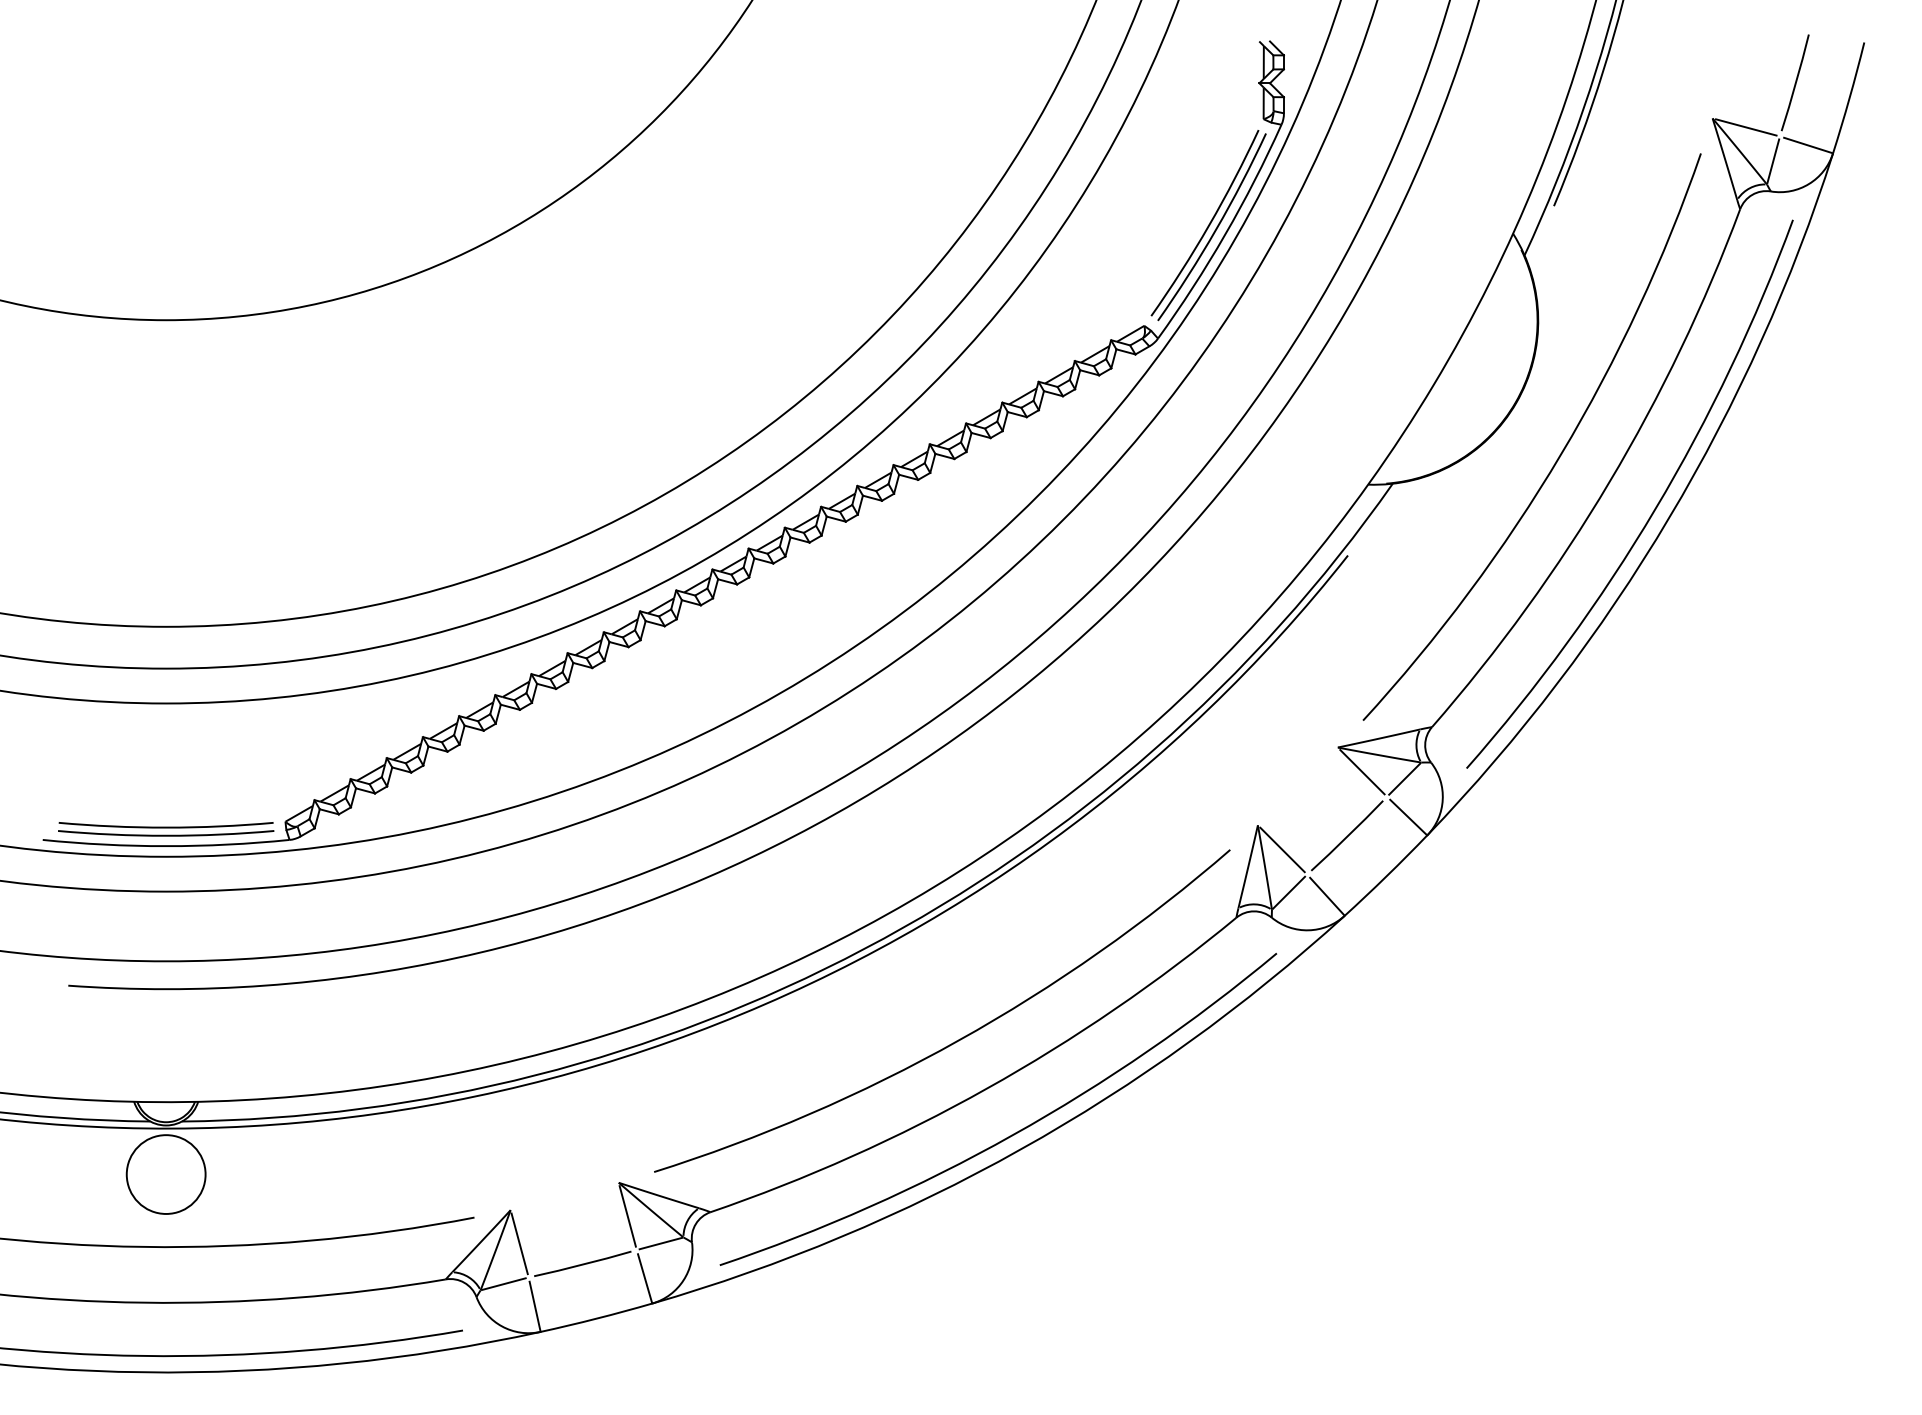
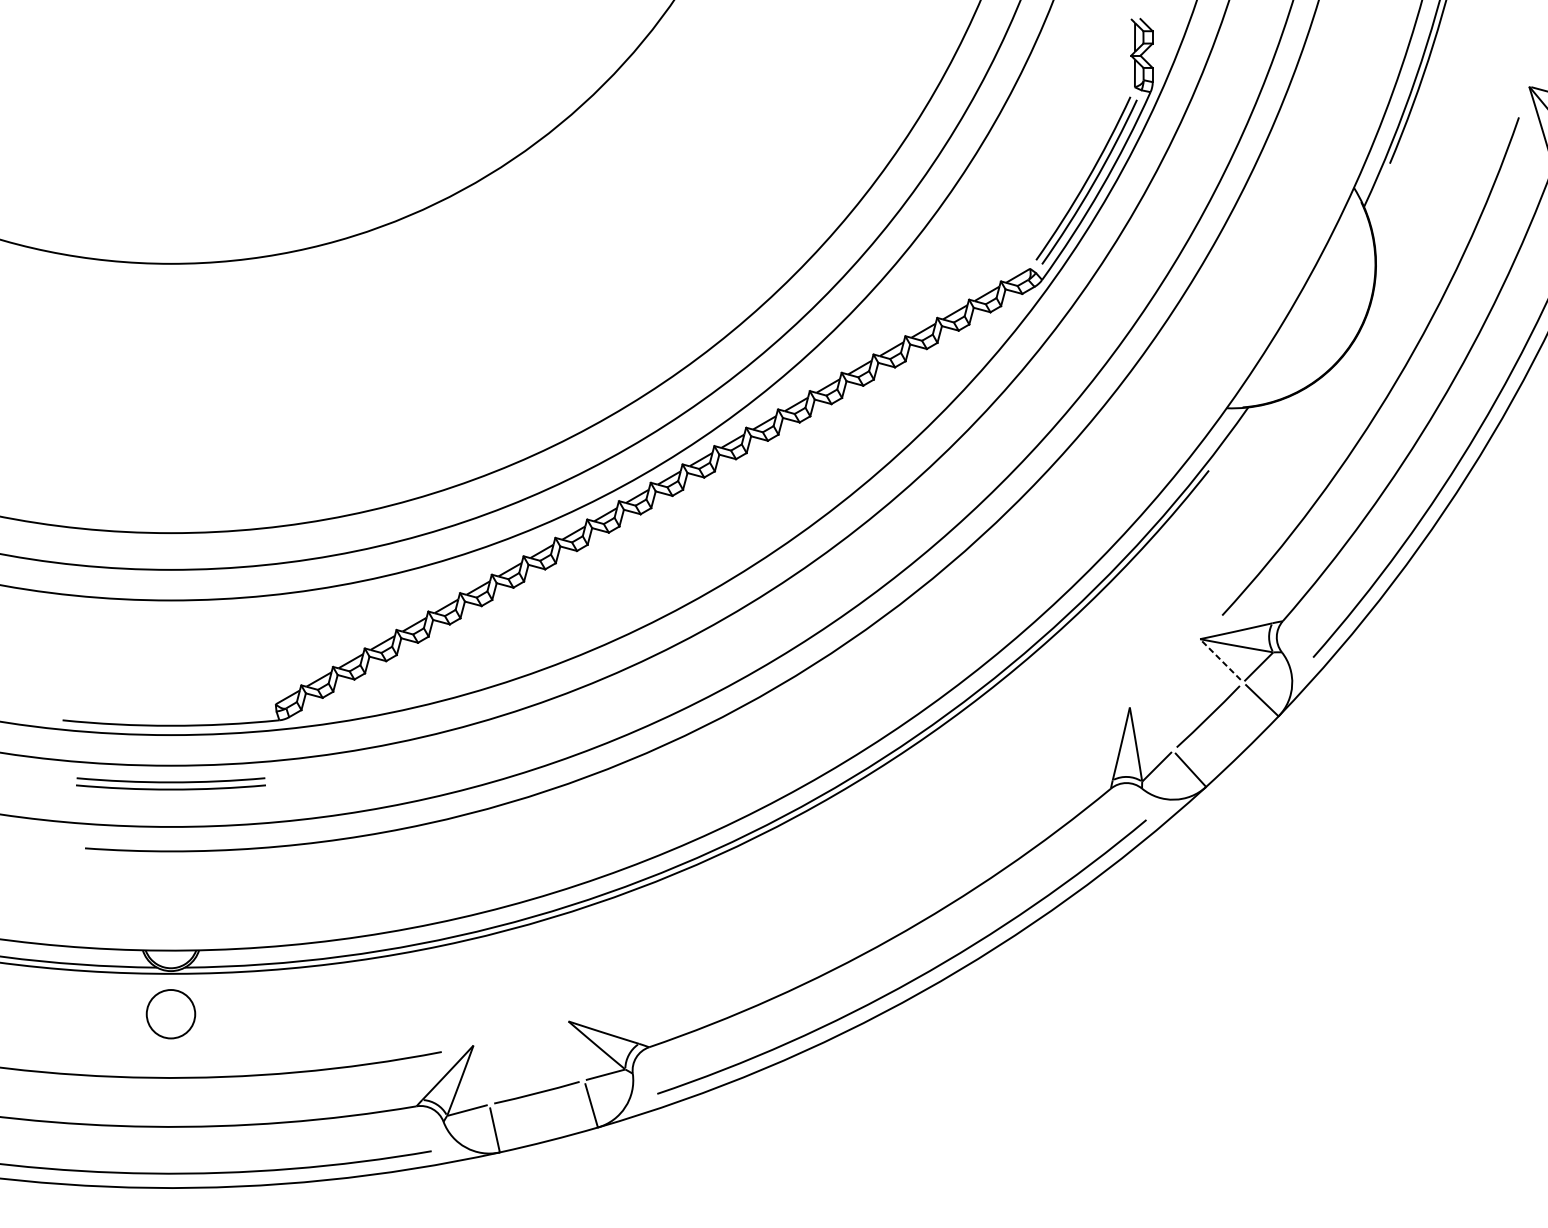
line: (1362, 772) -> (1221, 661), solid -> dashed
part: (166, 829) -> (171, 784), moved
line: (1282, 849) -> (1151, 728), removed
arc: (961, 1037) -> (869, 893), removed
circle: (165, 1174) -> (170, 1014), size x0.7
line: (627, 1216) -> (576, 1051), removed
line: (519, 1243) -> (481, 1074), removed

